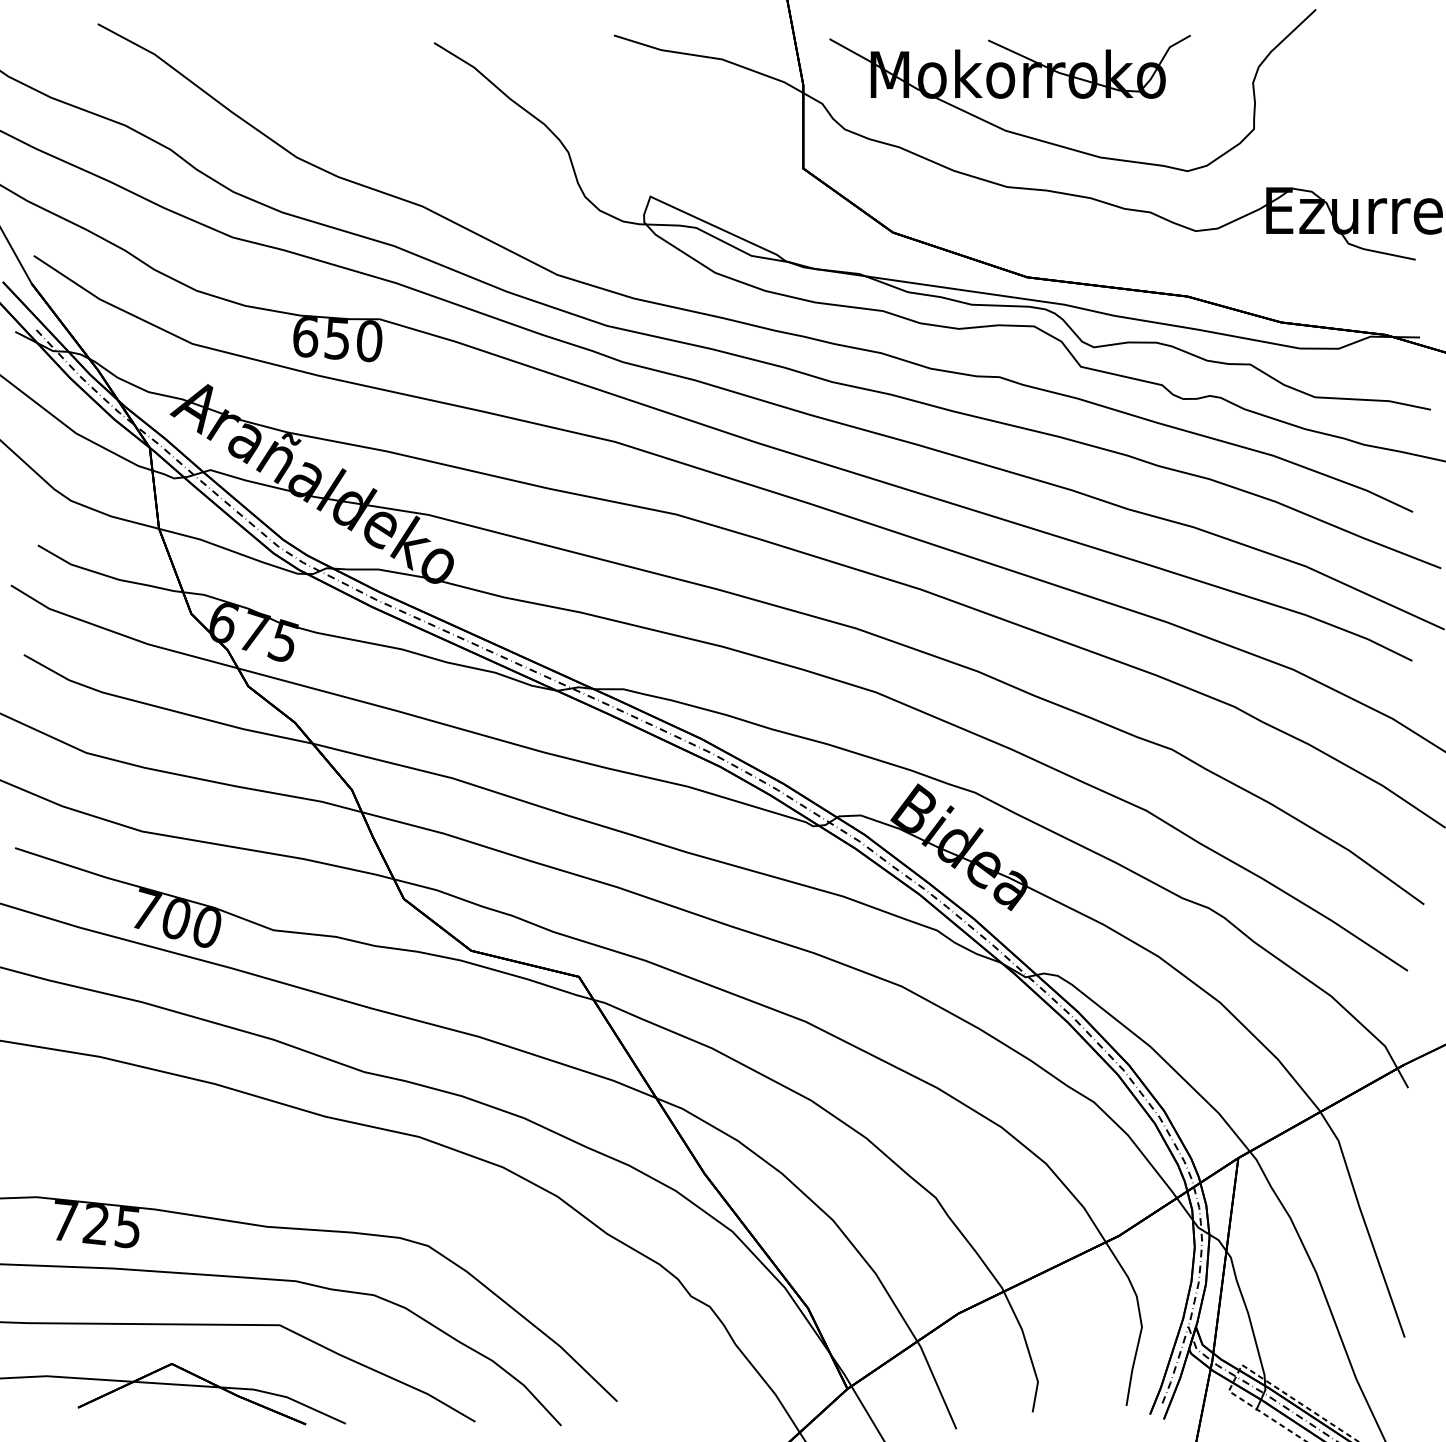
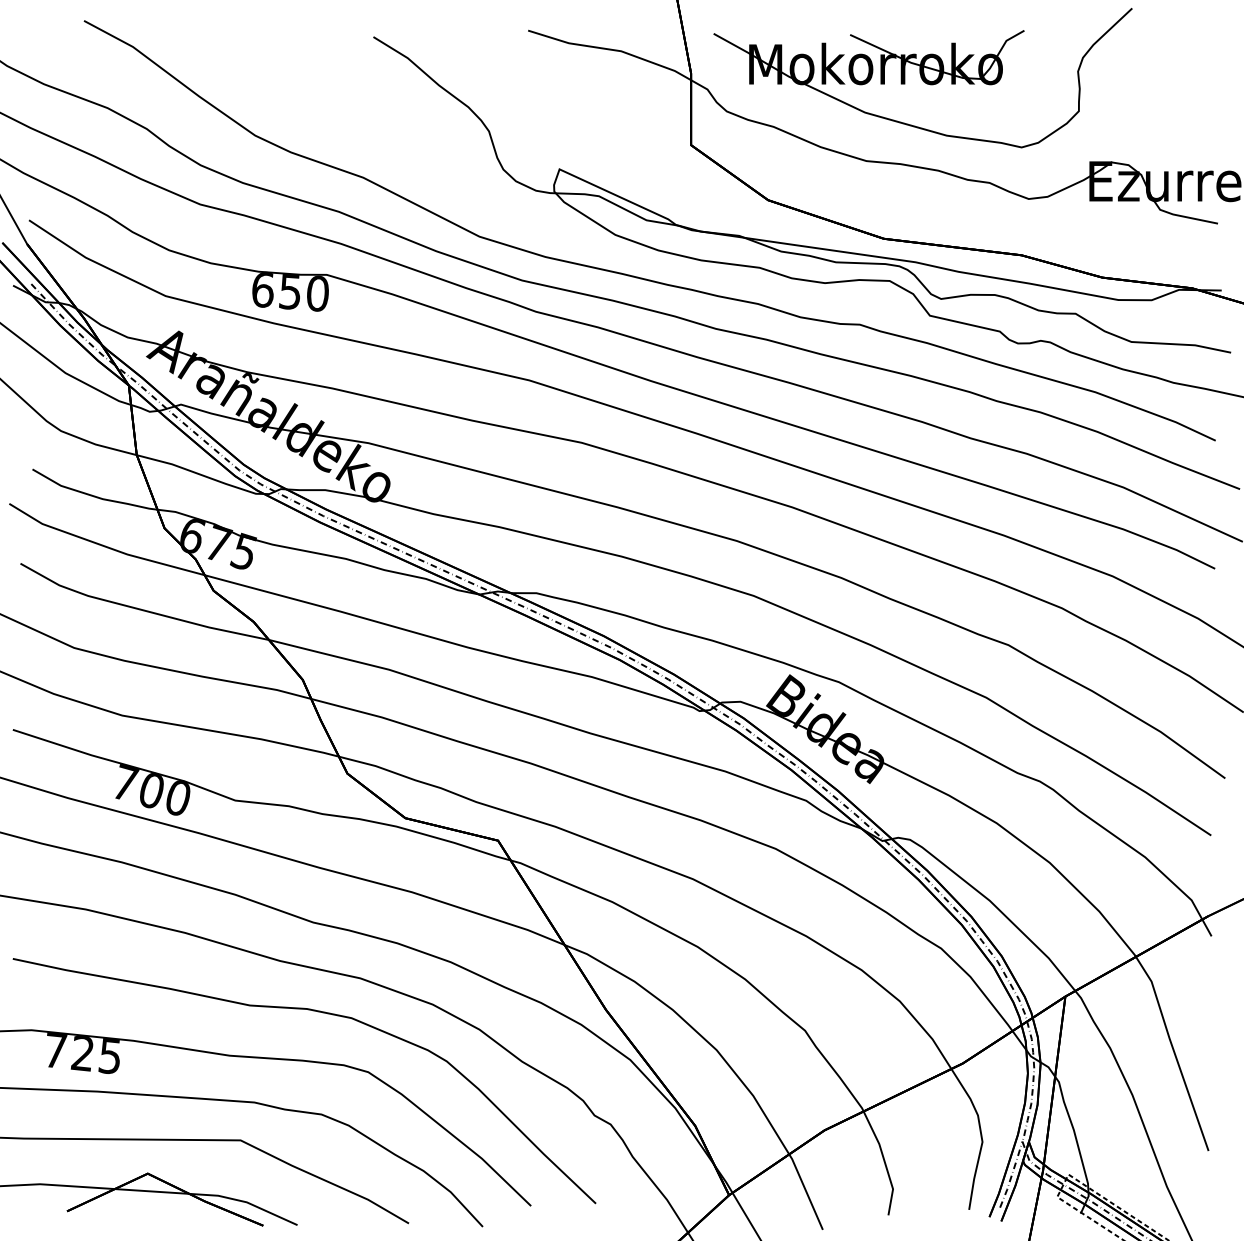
curve: (370, 1176) -> (318, 1012), added

